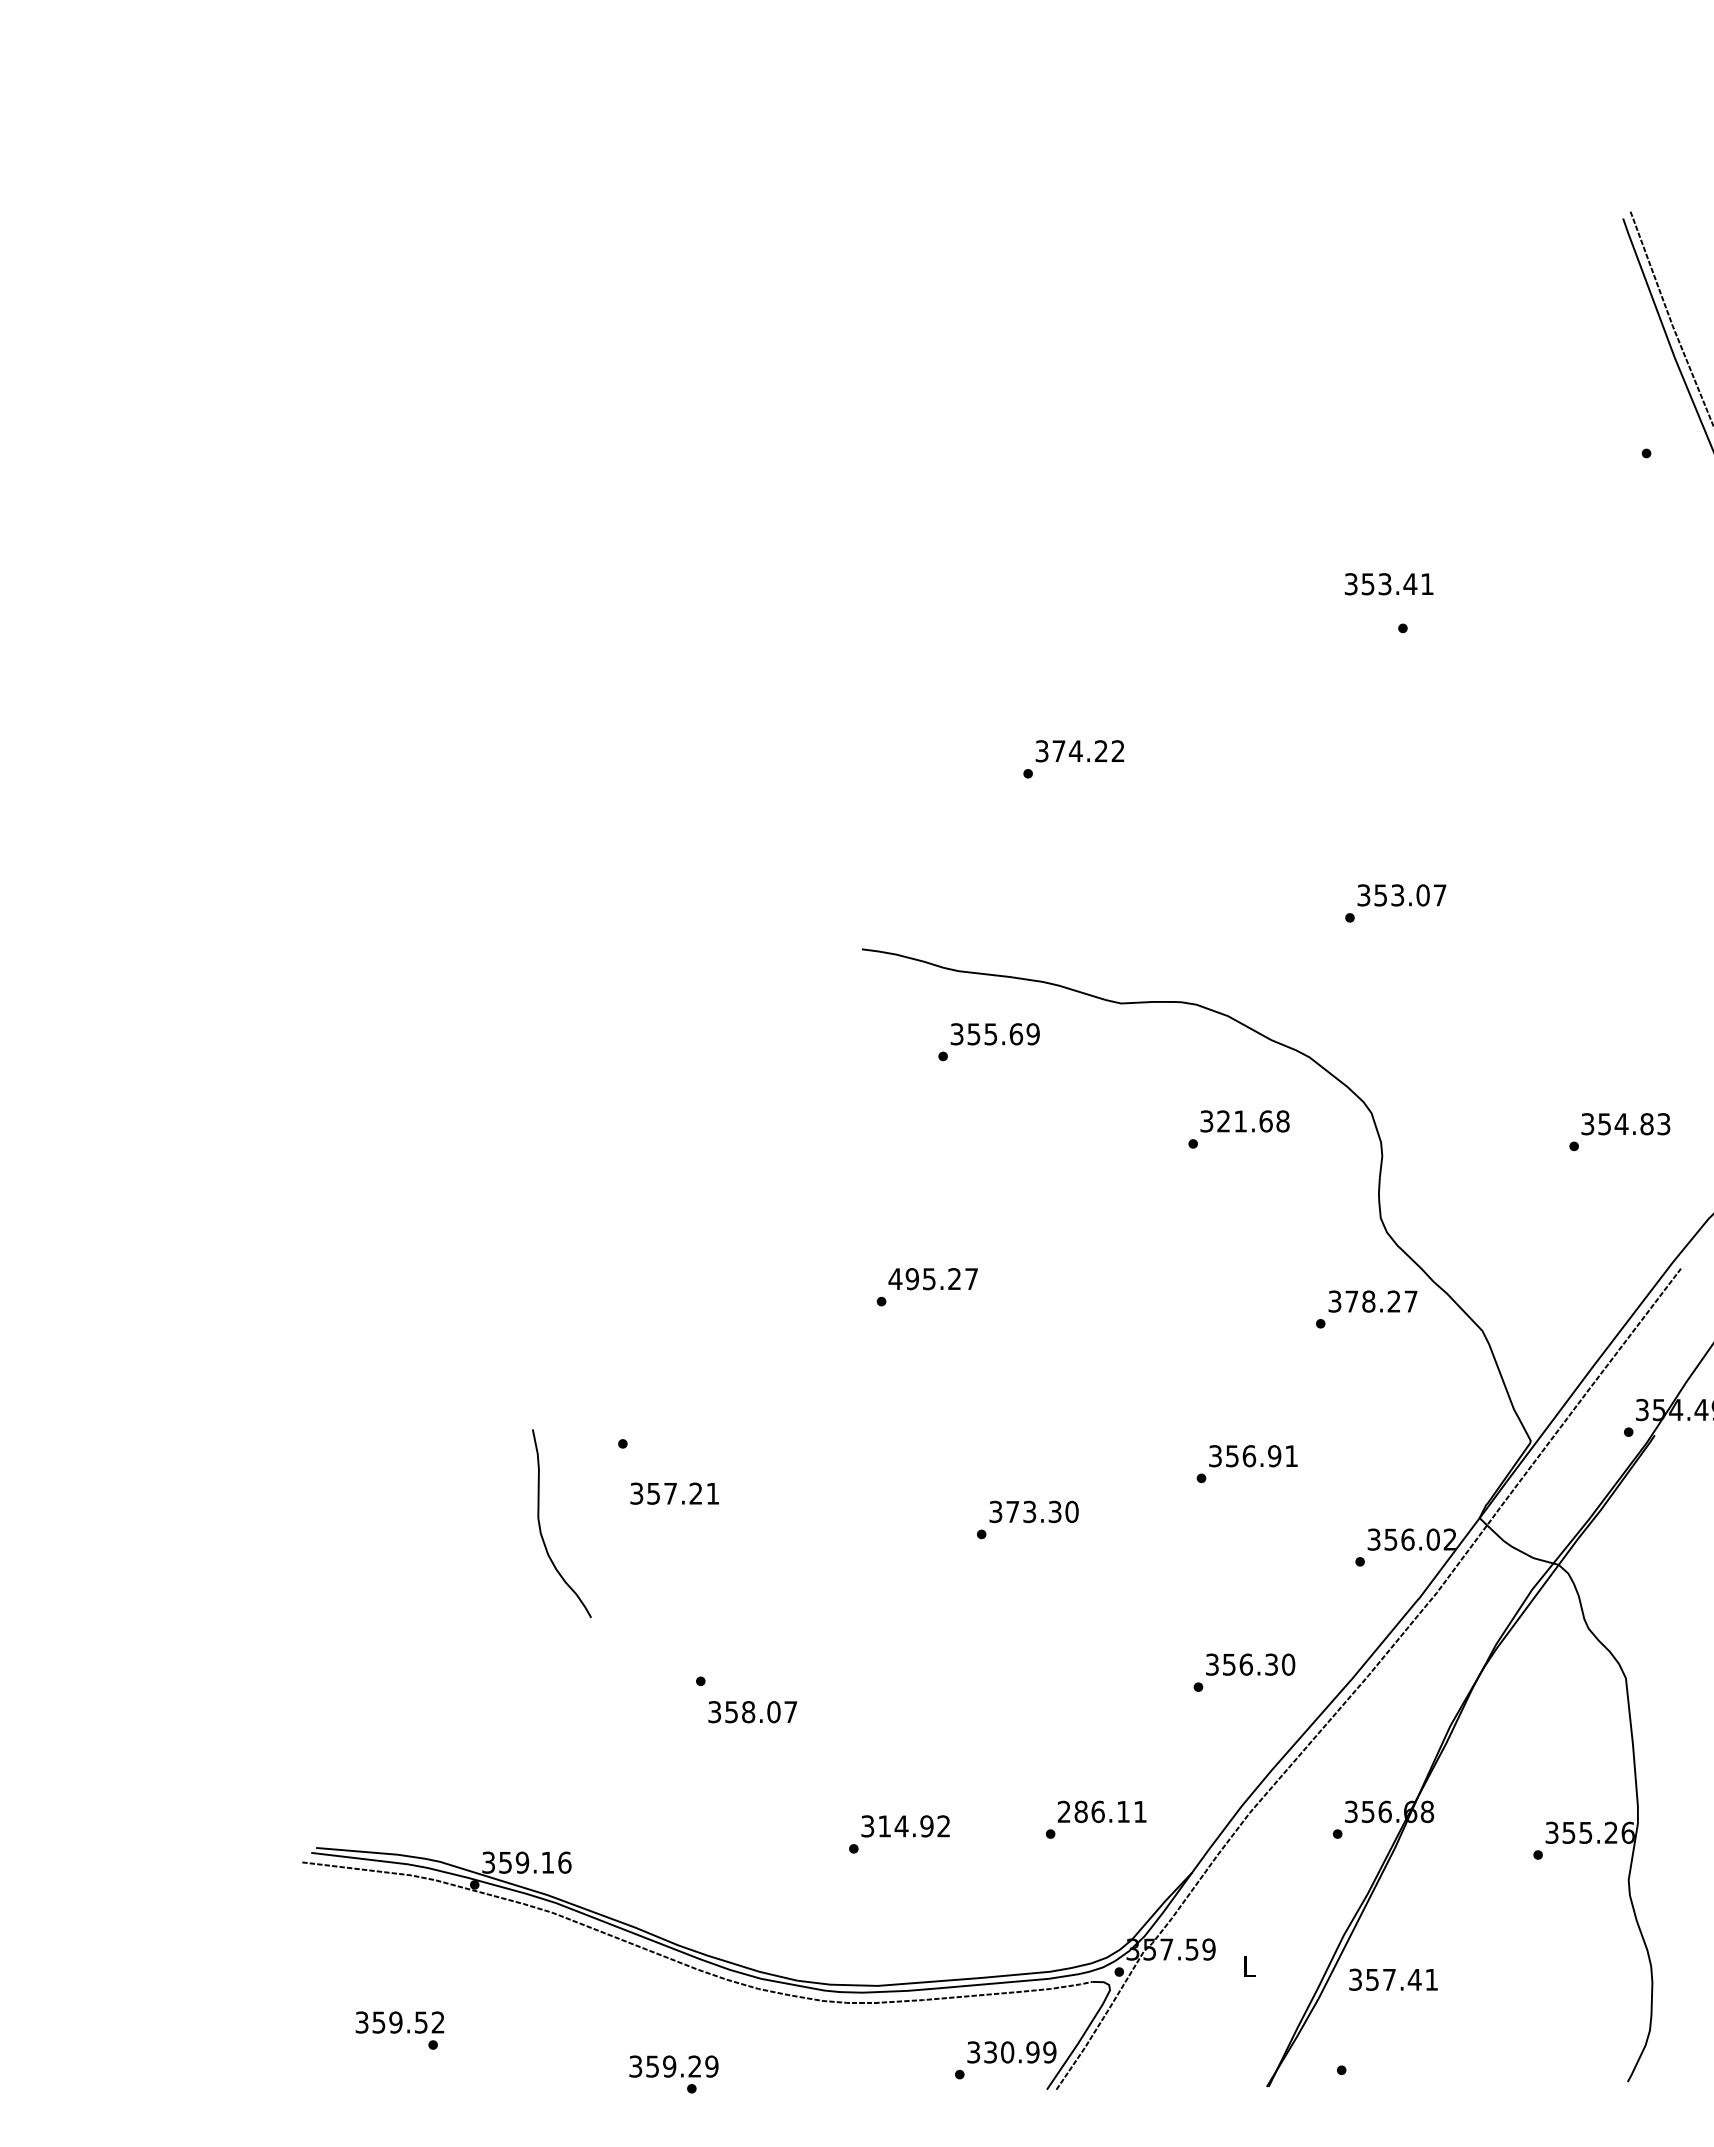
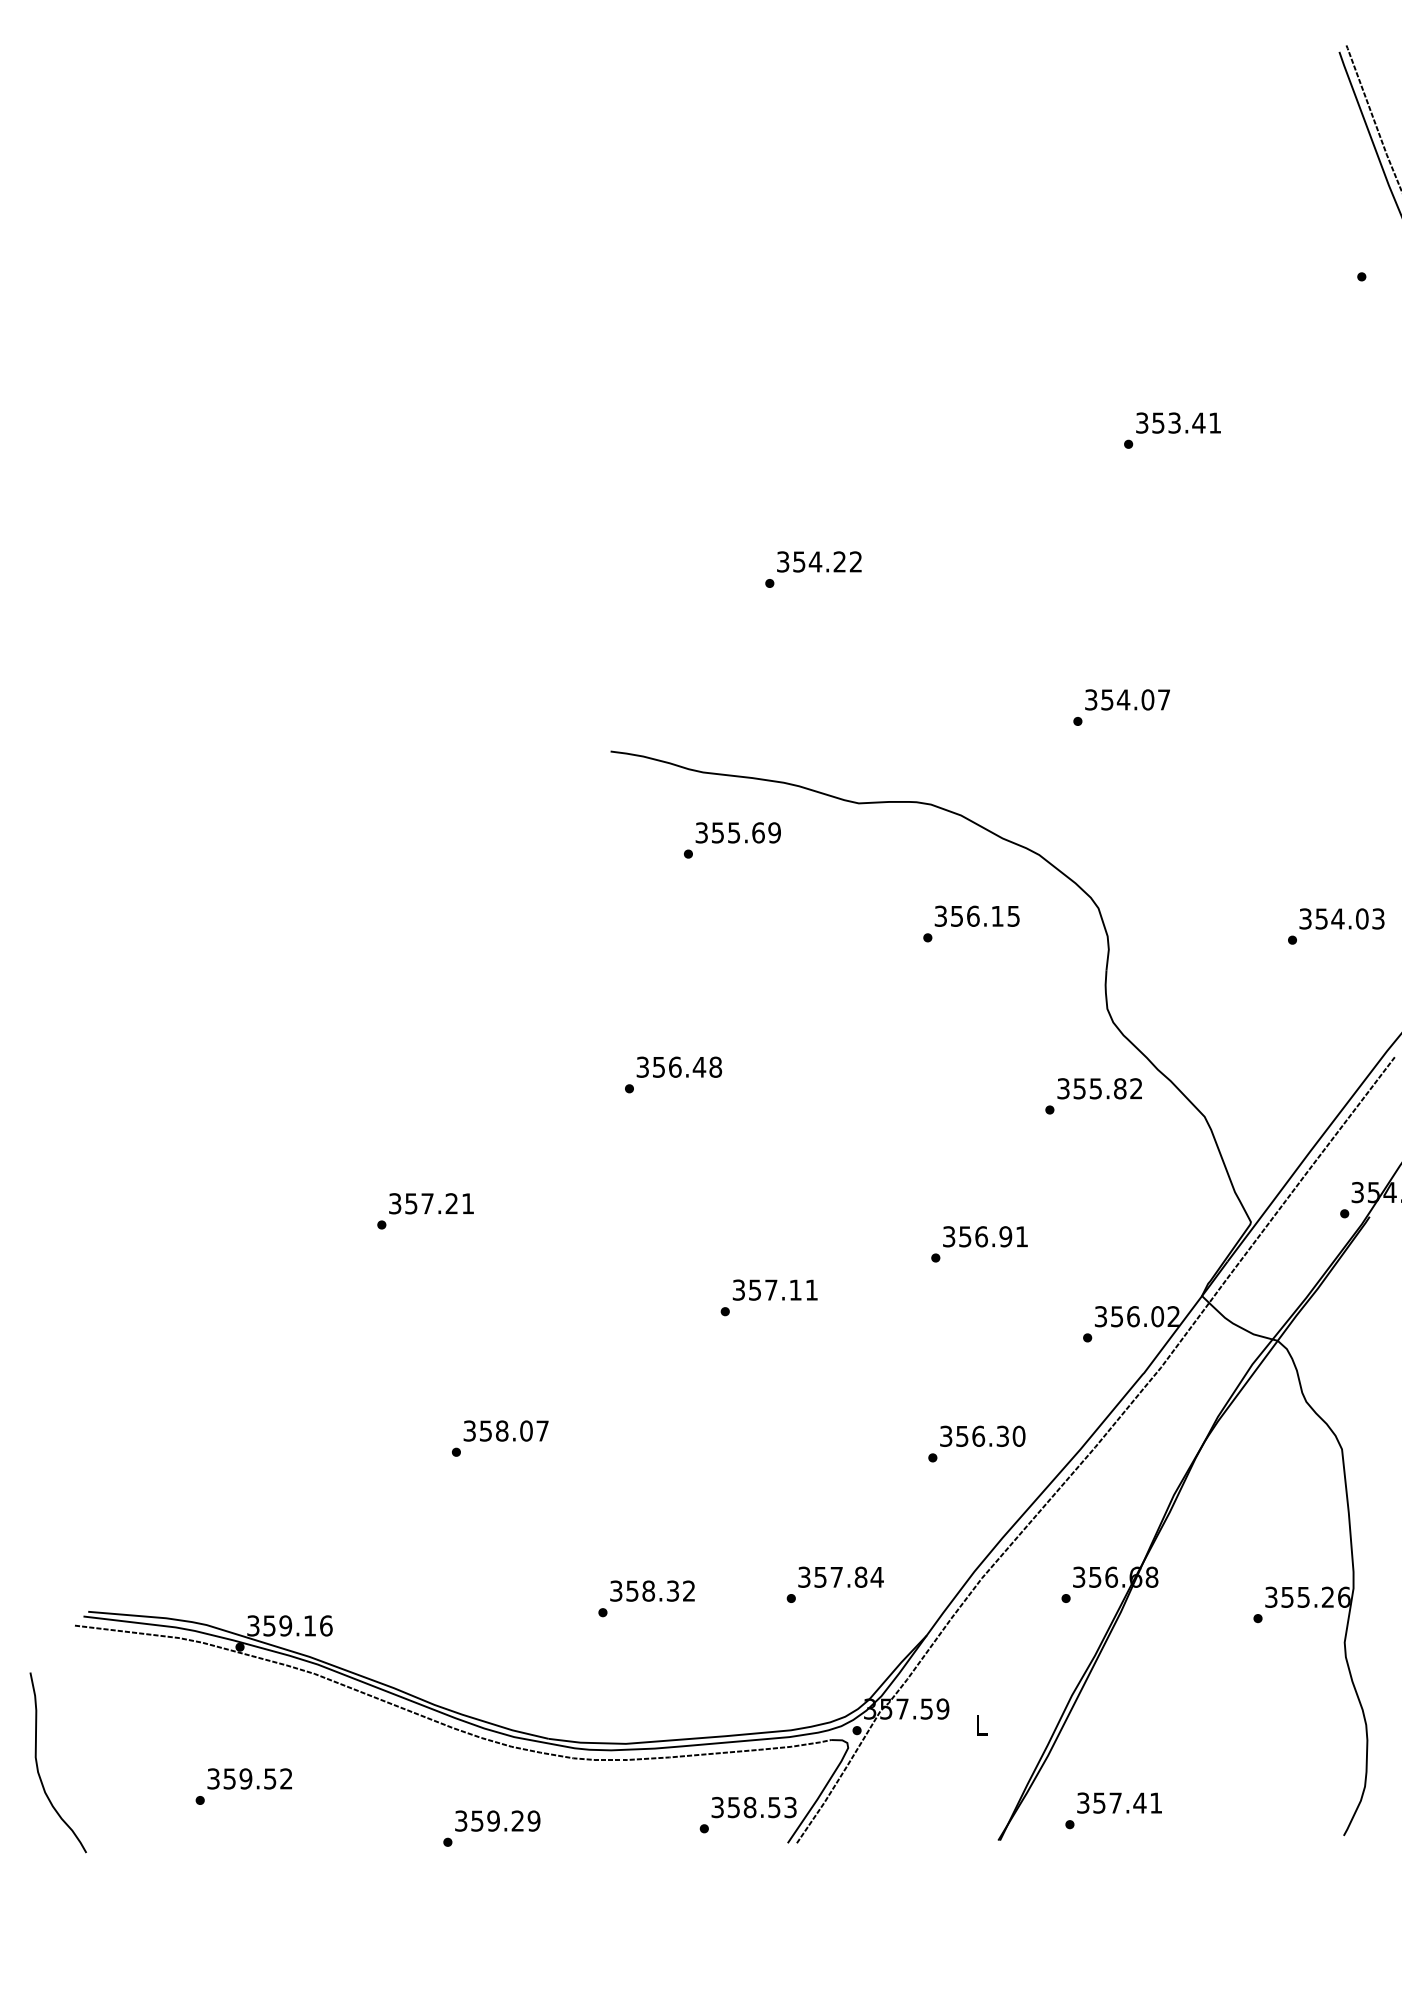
text: (1388, 584) -> (1177, 423), moved
text: (1058, 751) -> (798, 562), 374.22 -> 354.22
text: (1397, 895) -> (1123, 700), 353.07 -> 354.07
text: (1253, 1121) -> (985, 916), 321.68 -> 356.15
text: (1646, 1124) -> (1361, 919), 354.83 -> 354.03
text: (933, 1279) -> (679, 1067), 495.27 -> 356.48
text: (1381, 1301) -> (1108, 1088), 378.27 -> 355.82
text: (674, 1493) -> (431, 1203), moved
text: (1042, 1511) -> (783, 1289), 373.30 -> 357.11
curve: (541, 1529) -> (38, 1768), moved
text: (752, 1712) -> (505, 1431), moved
text: (1102, 1811) -> (840, 1576), 286.11 -> 357.84
text: (905, 1826) -> (652, 1591), 314.92 -> 358.32
text: (1393, 1979) -> (1119, 1802), moved
text: (399, 2022) -> (249, 1778), moved
text: (1020, 2052) -> (762, 1807), 330.99 -> 358.53
text: (673, 2066) -> (497, 1821), moved

